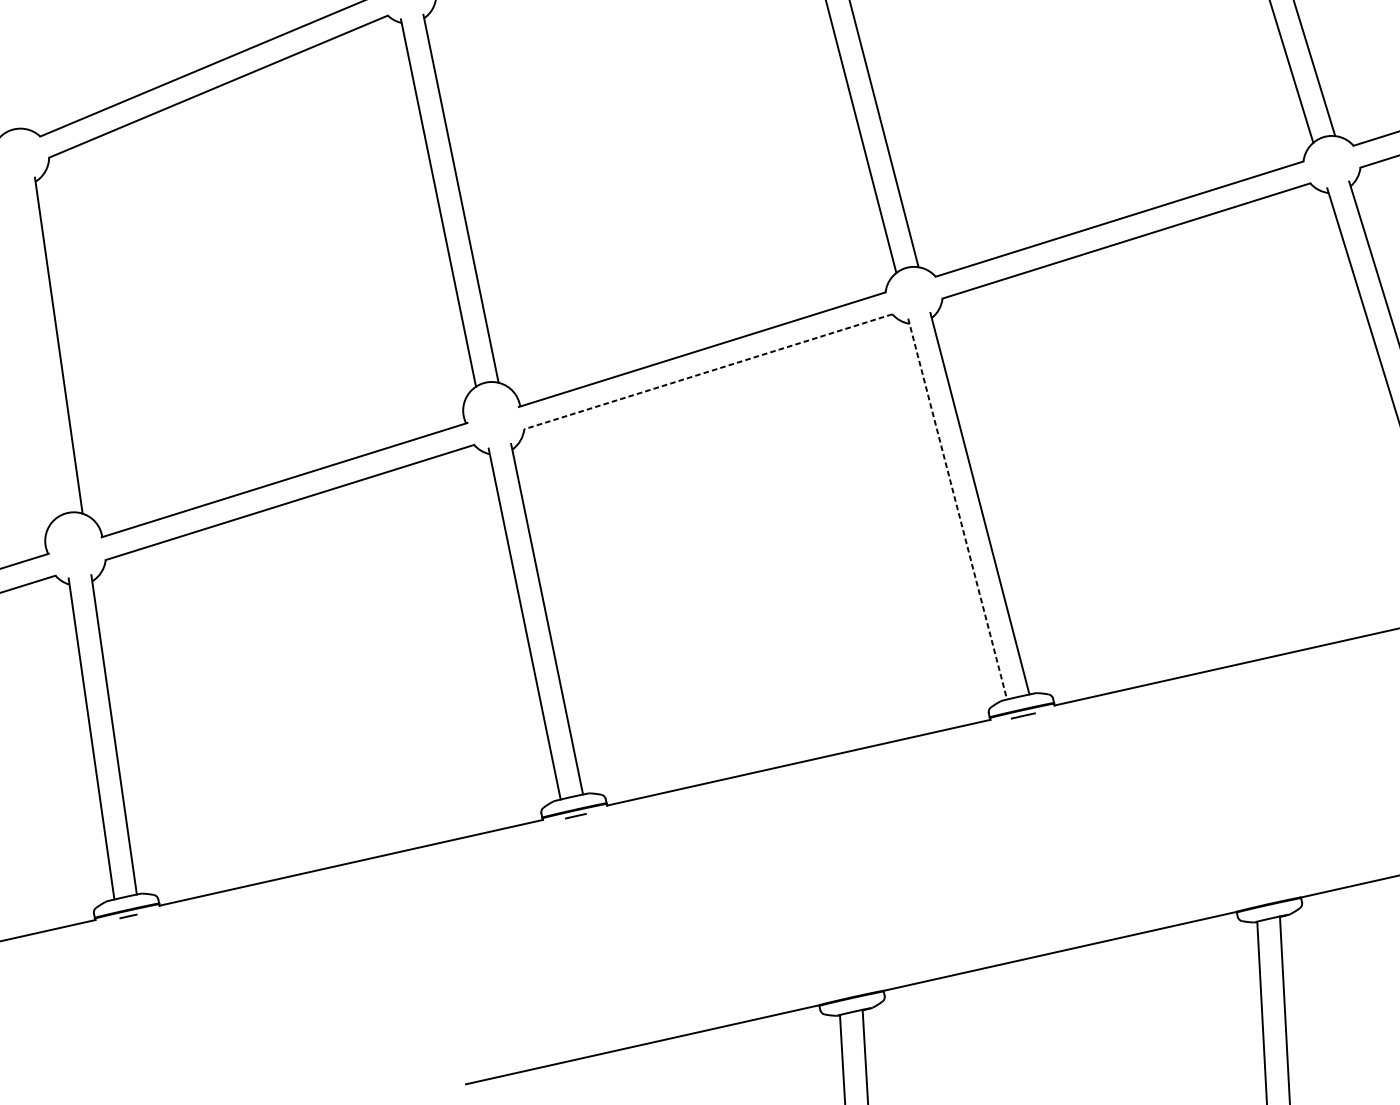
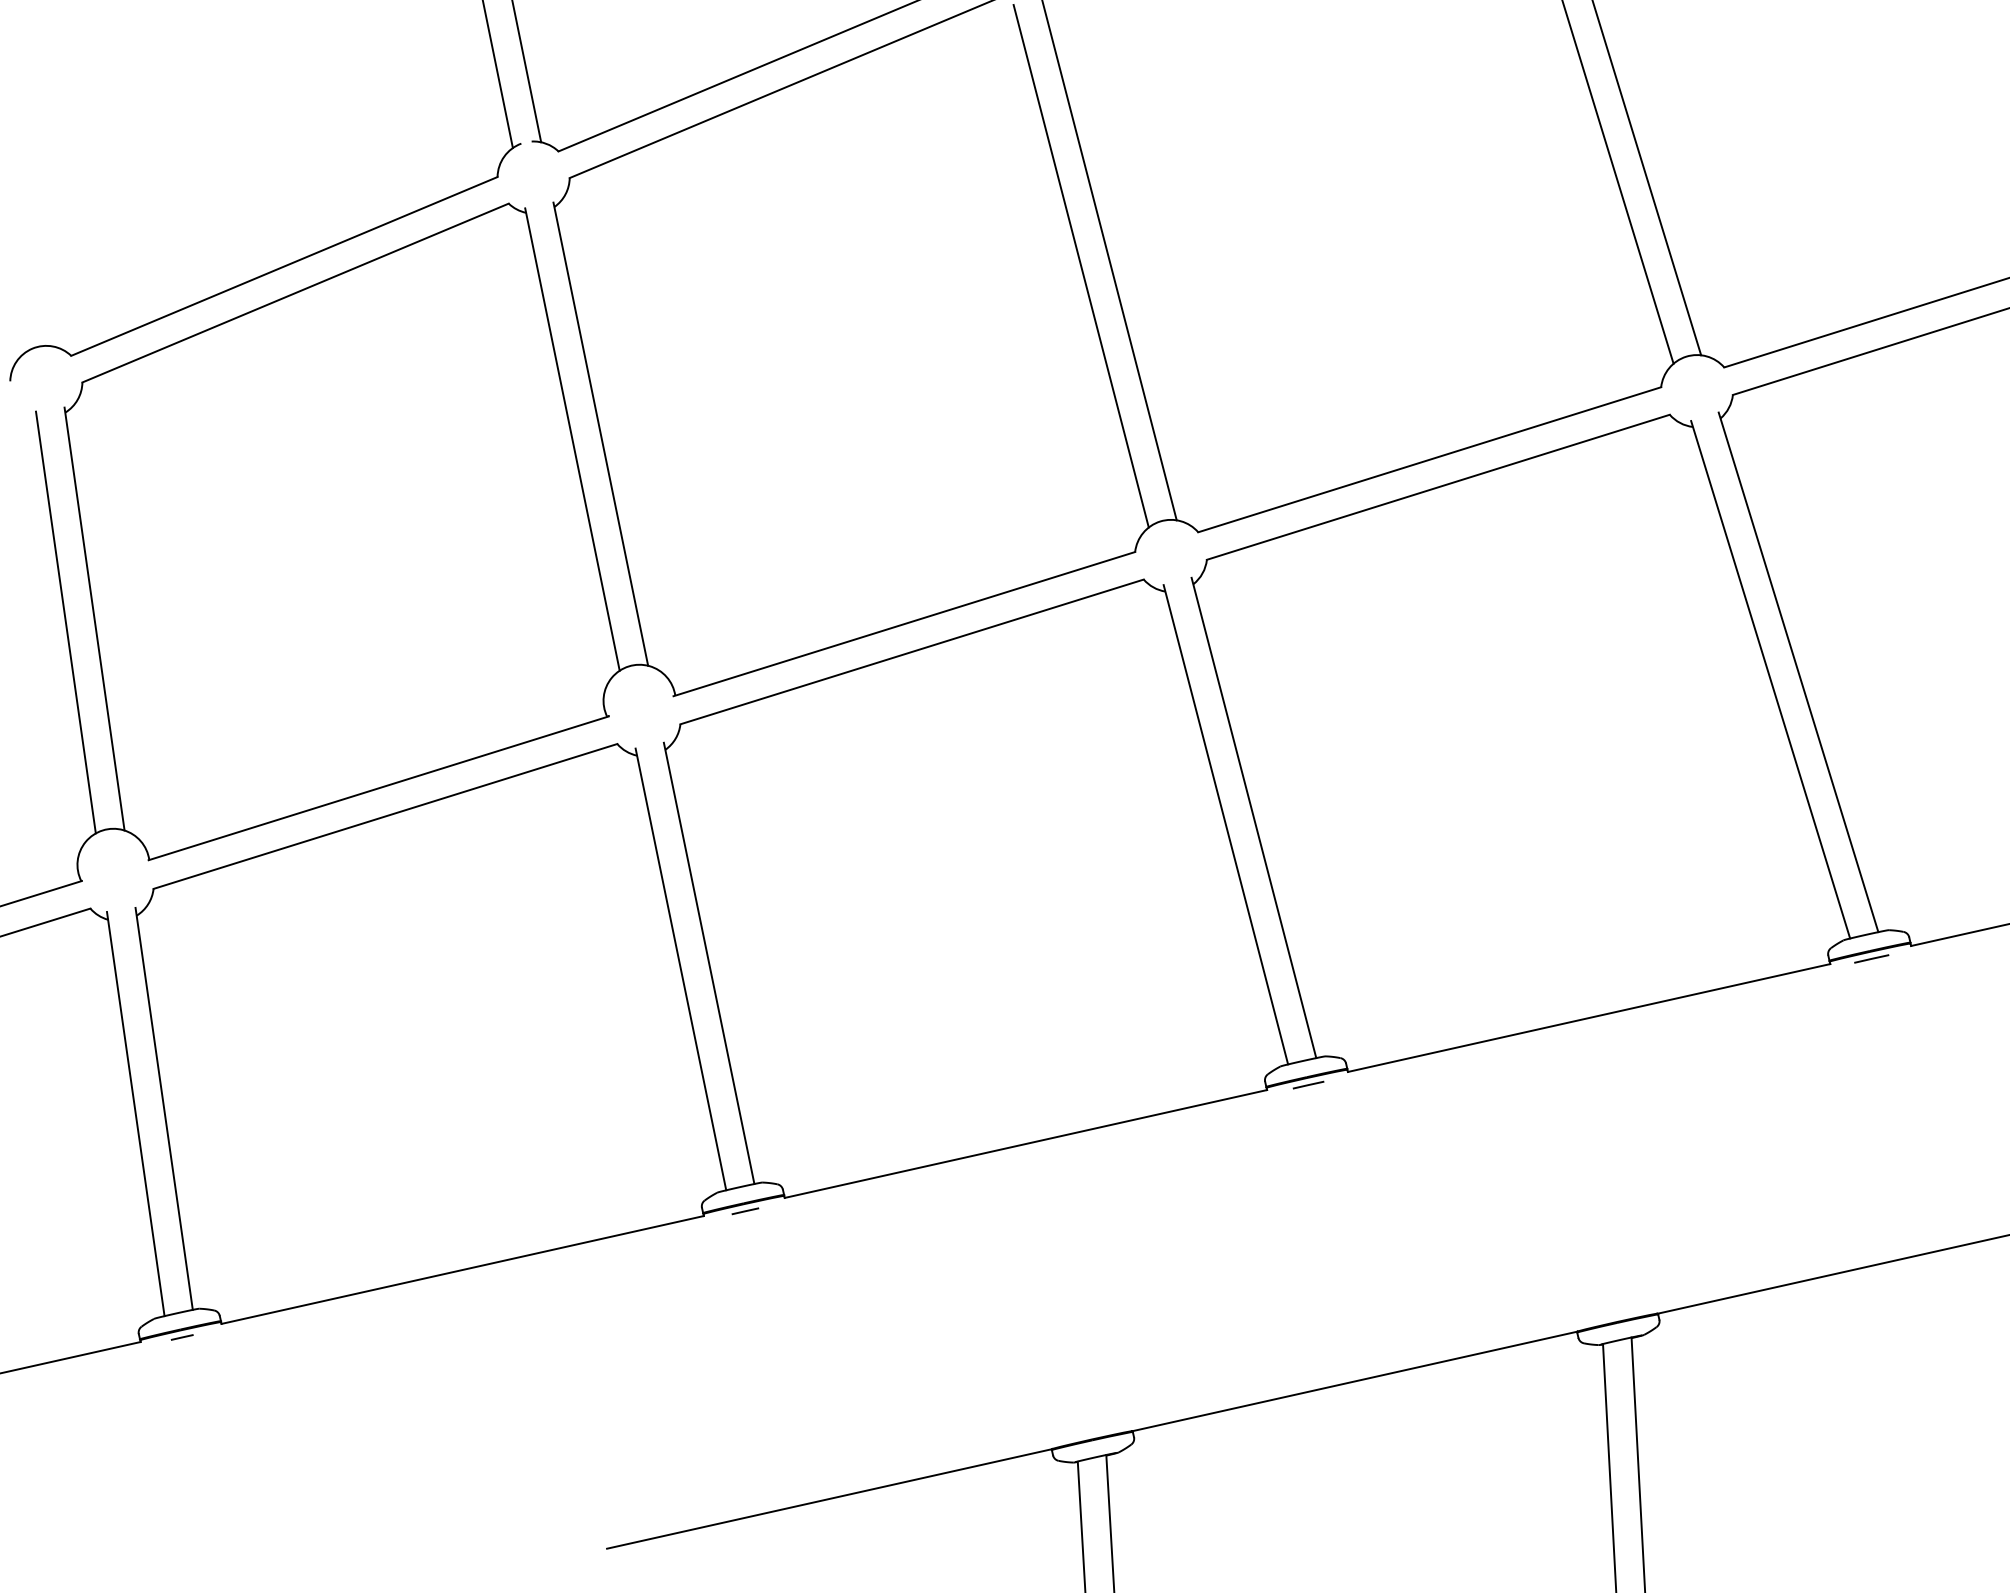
line: (35, 348) -> (65, 622), added
line: (708, 371) -> (912, 651), dashed -> solid
line: (957, 508) -> (1225, 824), dashed -> solid

